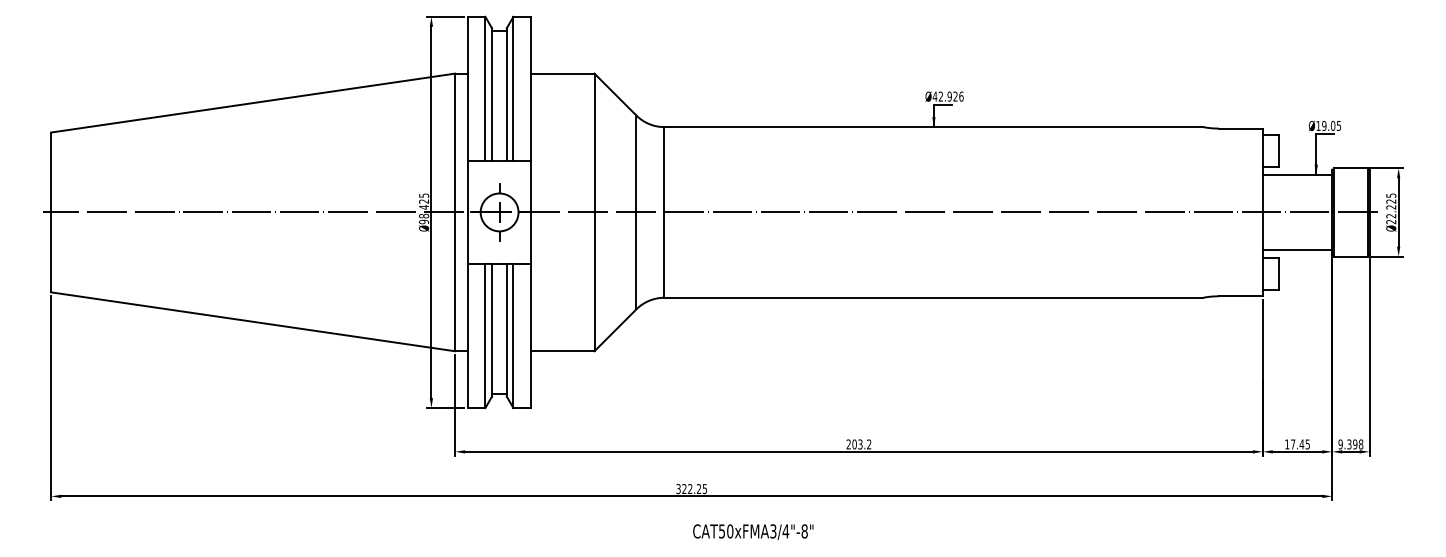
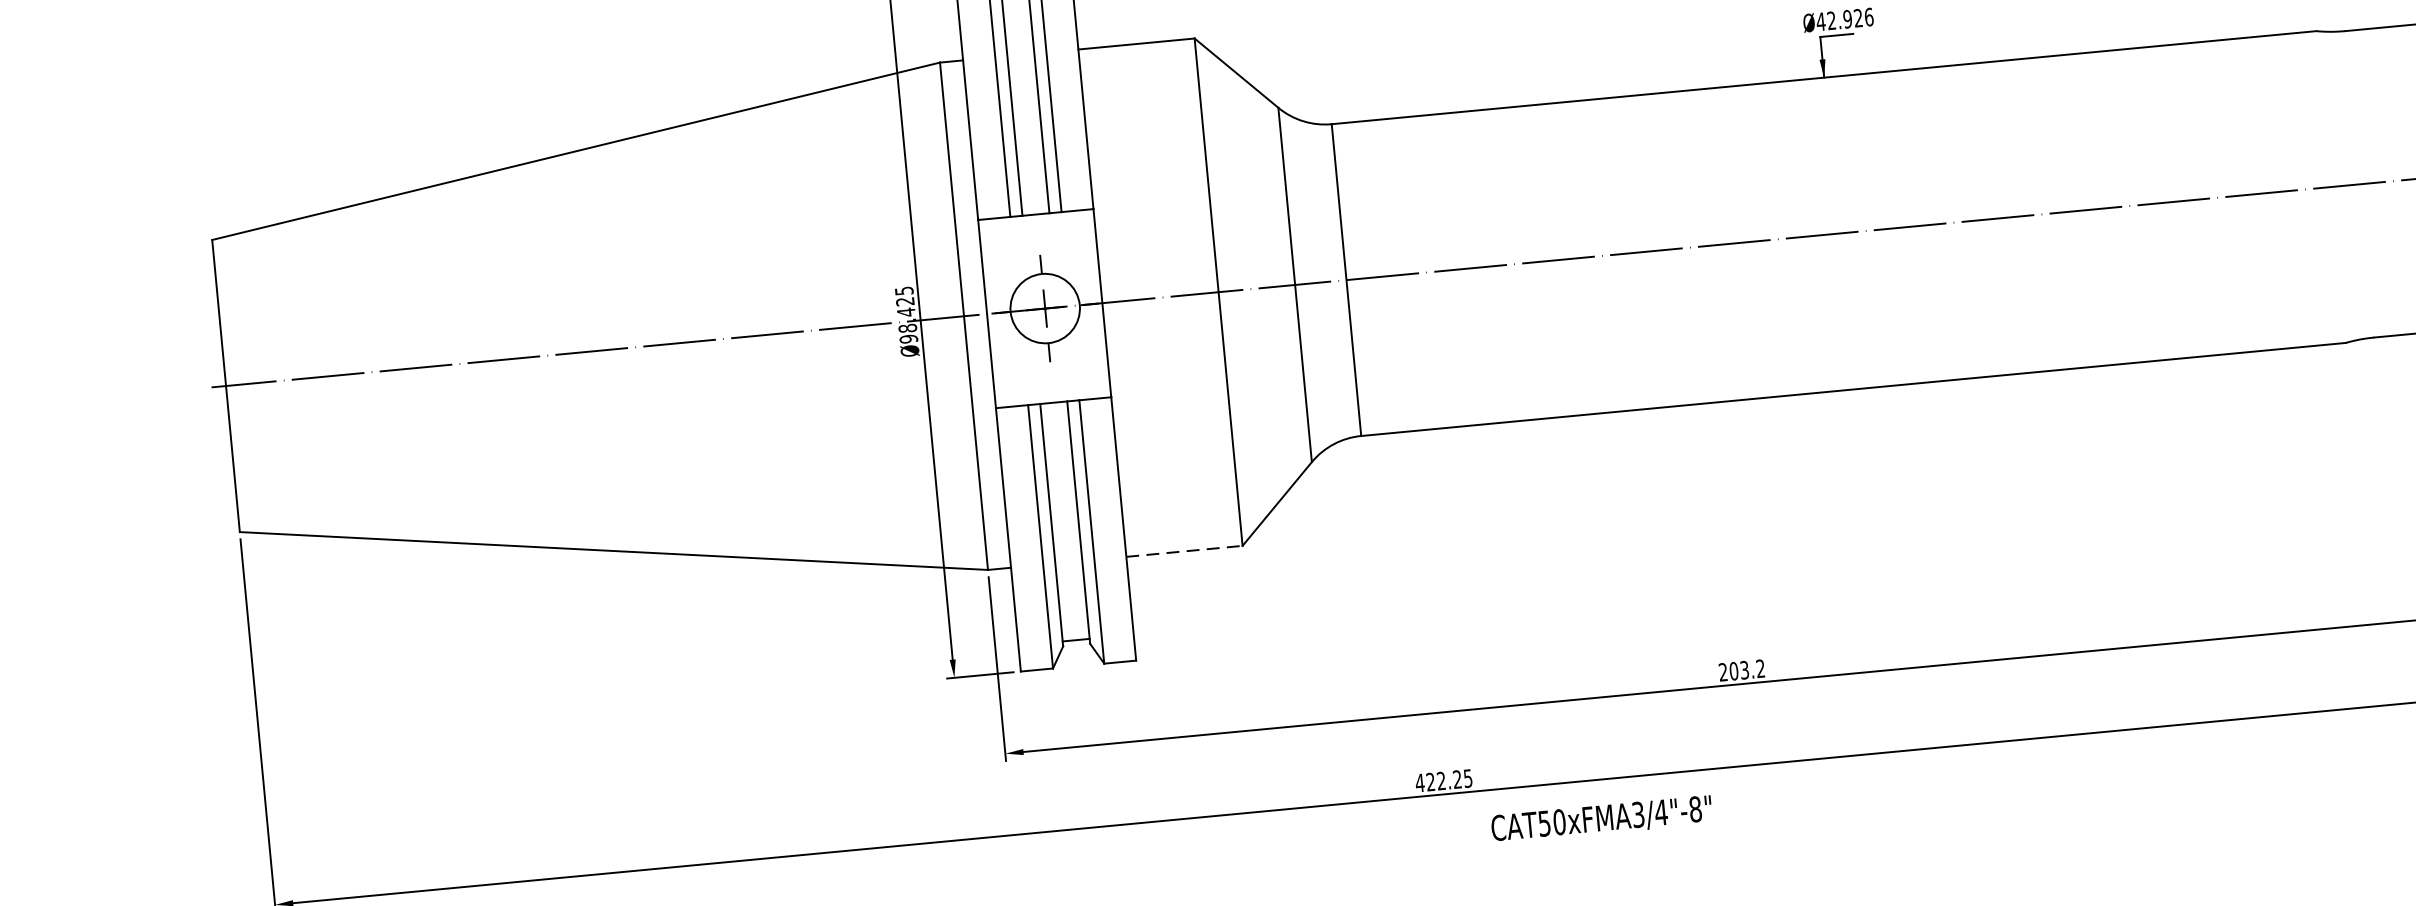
line: (562, 351) -> (1184, 551), solid -> dashed
text: (678, 489) -> (1419, 783), 322.25 -> 422.25
text: (753, 531) -> (1602, 818), moved

